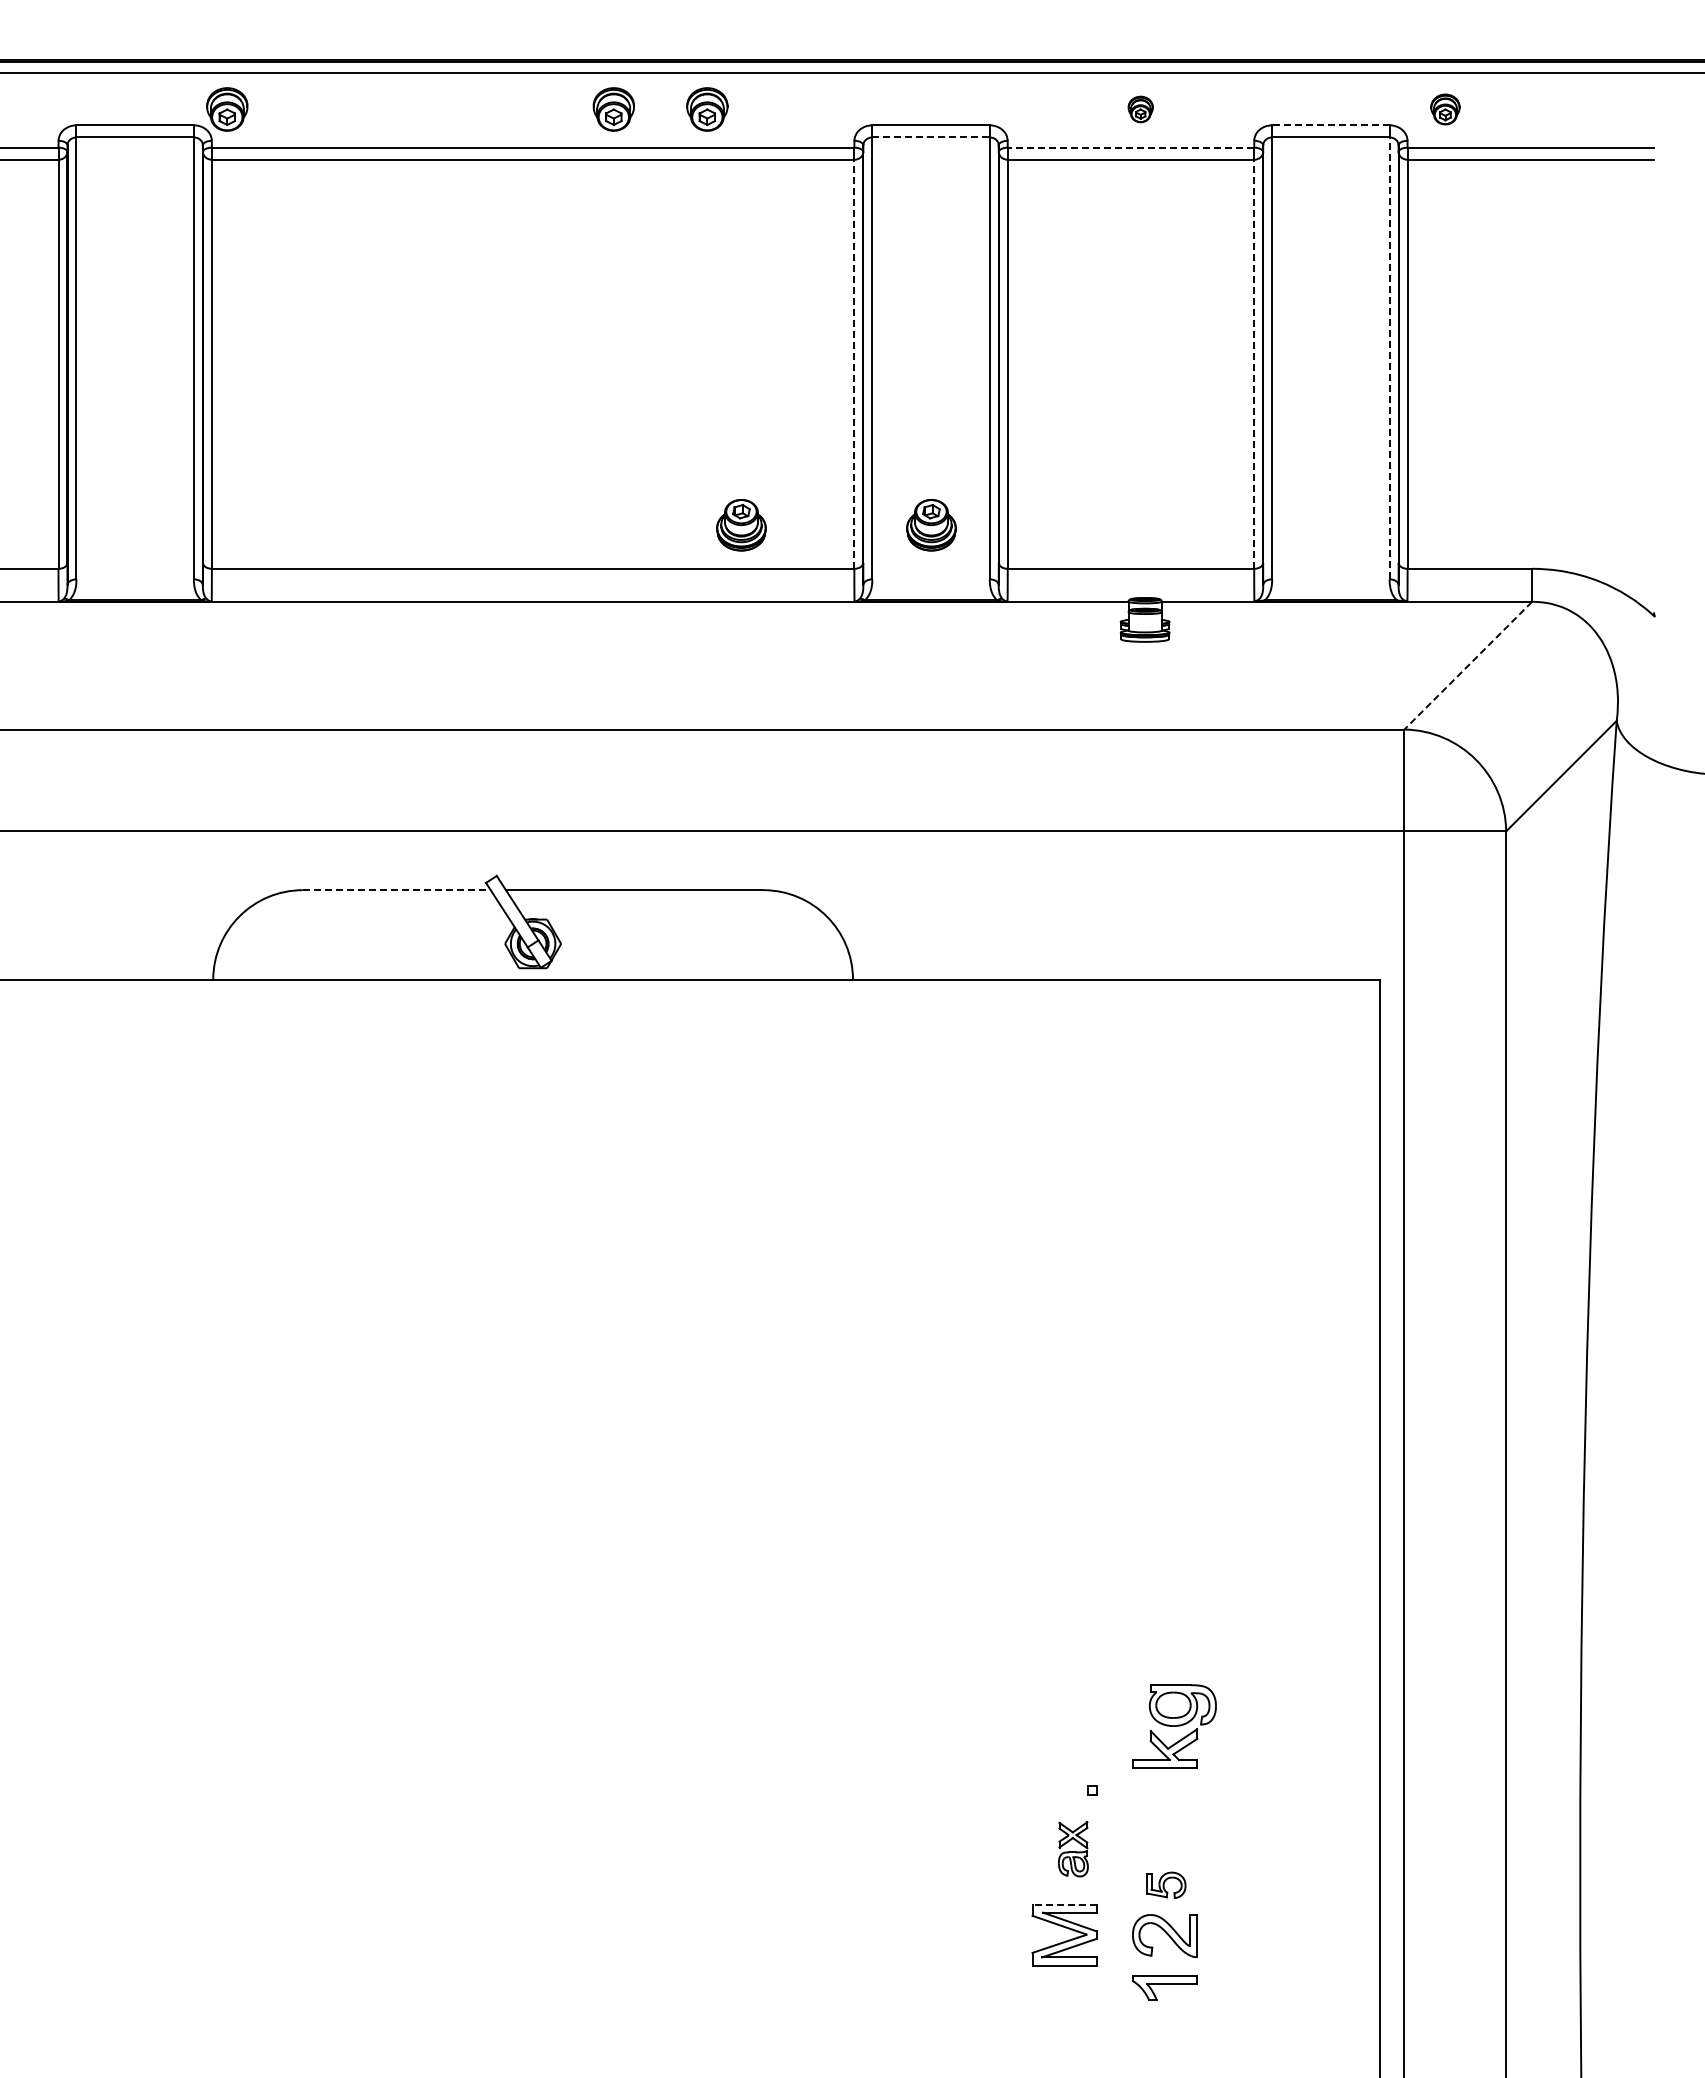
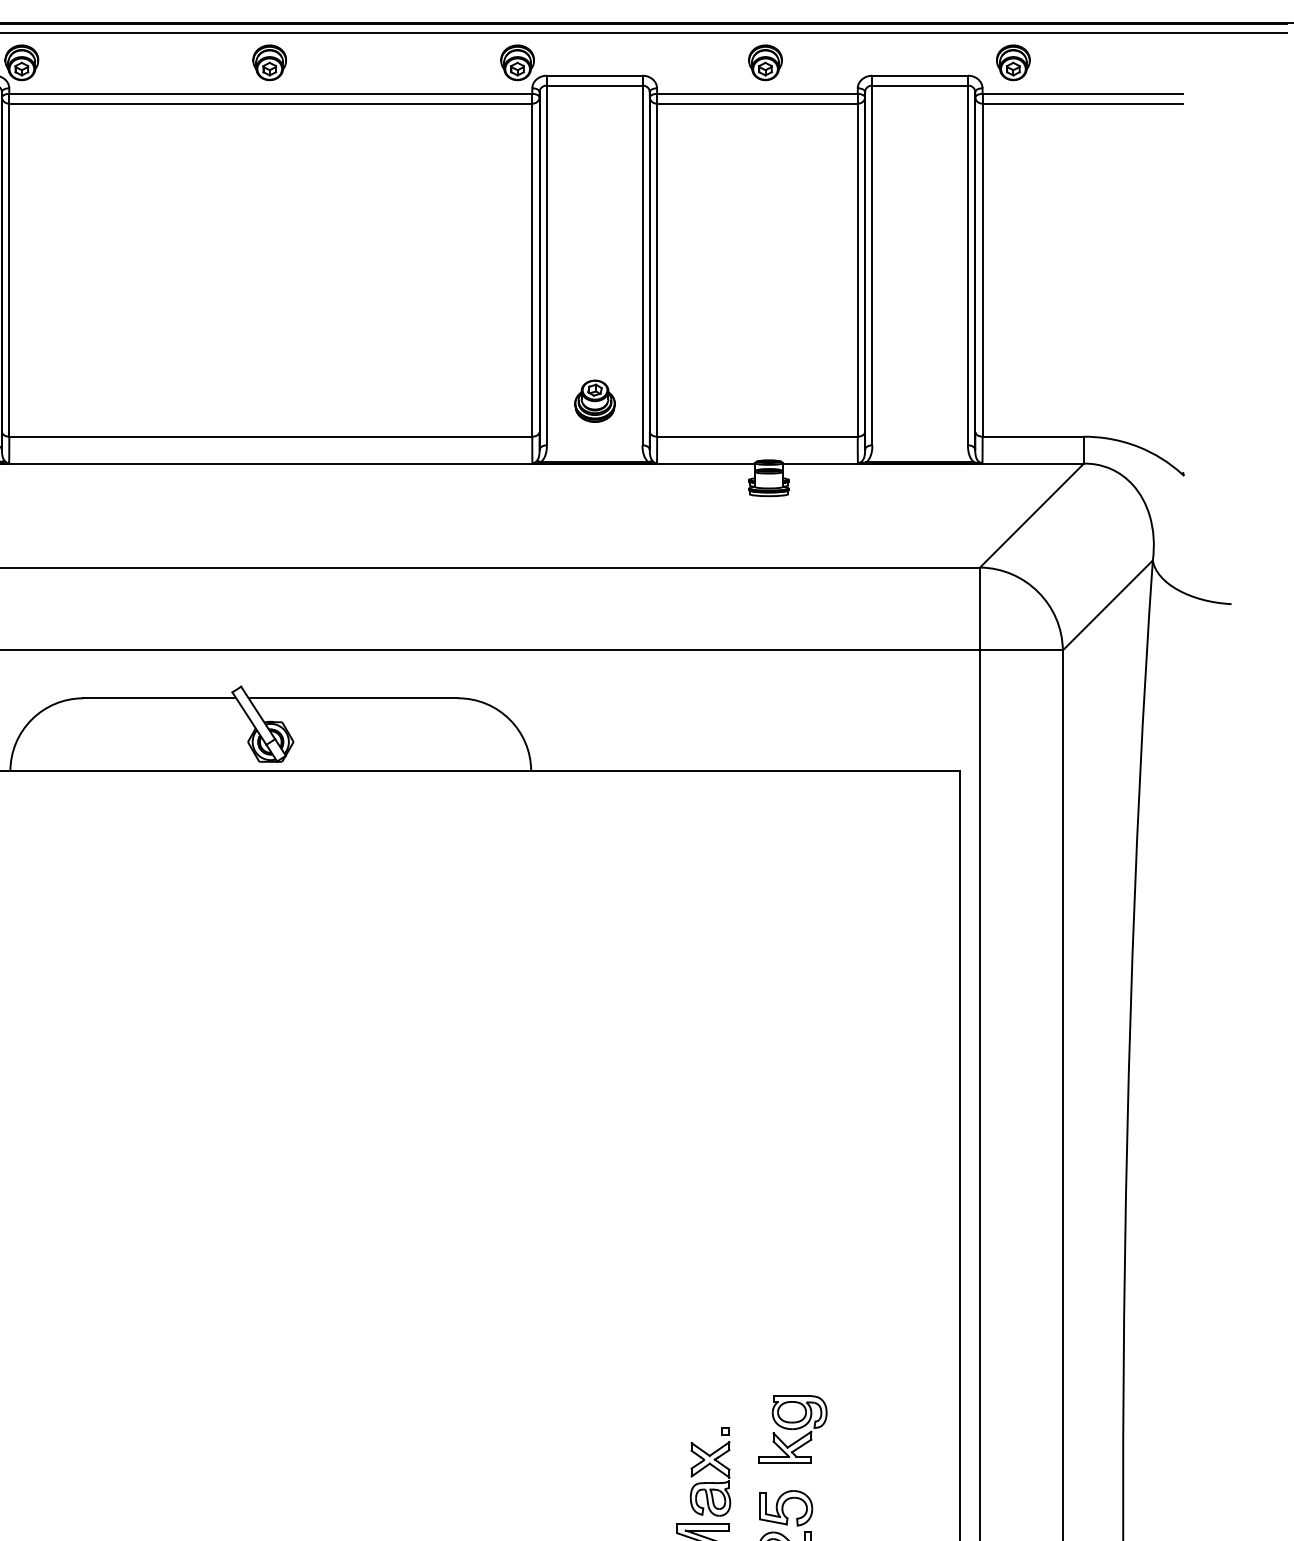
part: (613, 109) -> (269, 62), moved
part: (707, 109) -> (517, 62), moved
part: (1140, 109) -> (765, 62), size x1.67
part: (1445, 109) -> (1013, 62), size x1.43
line: (1330, 125) -> (919, 75), dashed -> solid
line: (931, 137) -> (595, 85), dashed -> solid
line: (1130, 147) -> (757, 93), dashed -> solid
line: (1389, 358) -> (967, 265), dashed -> solid
line: (854, 364) -> (532, 270), dashed -> solid
line: (1254, 364) -> (857, 270), dashed -> solid
part: (741, 525) -> (440, 401), removed
line: (1467, 666) -> (1031, 516), dashed -> solid
line: (396, 890) -> (159, 698), dashed -> solid
part: (1174, 1726) -> (792, 1429), moved
part: (1073, 1849) -> (710, 1479), size x1.67
part: (1166, 1885) -> (786, 1508), size x1.67
line: (1064, 1904) -> (703, 1523), dashed -> solid

